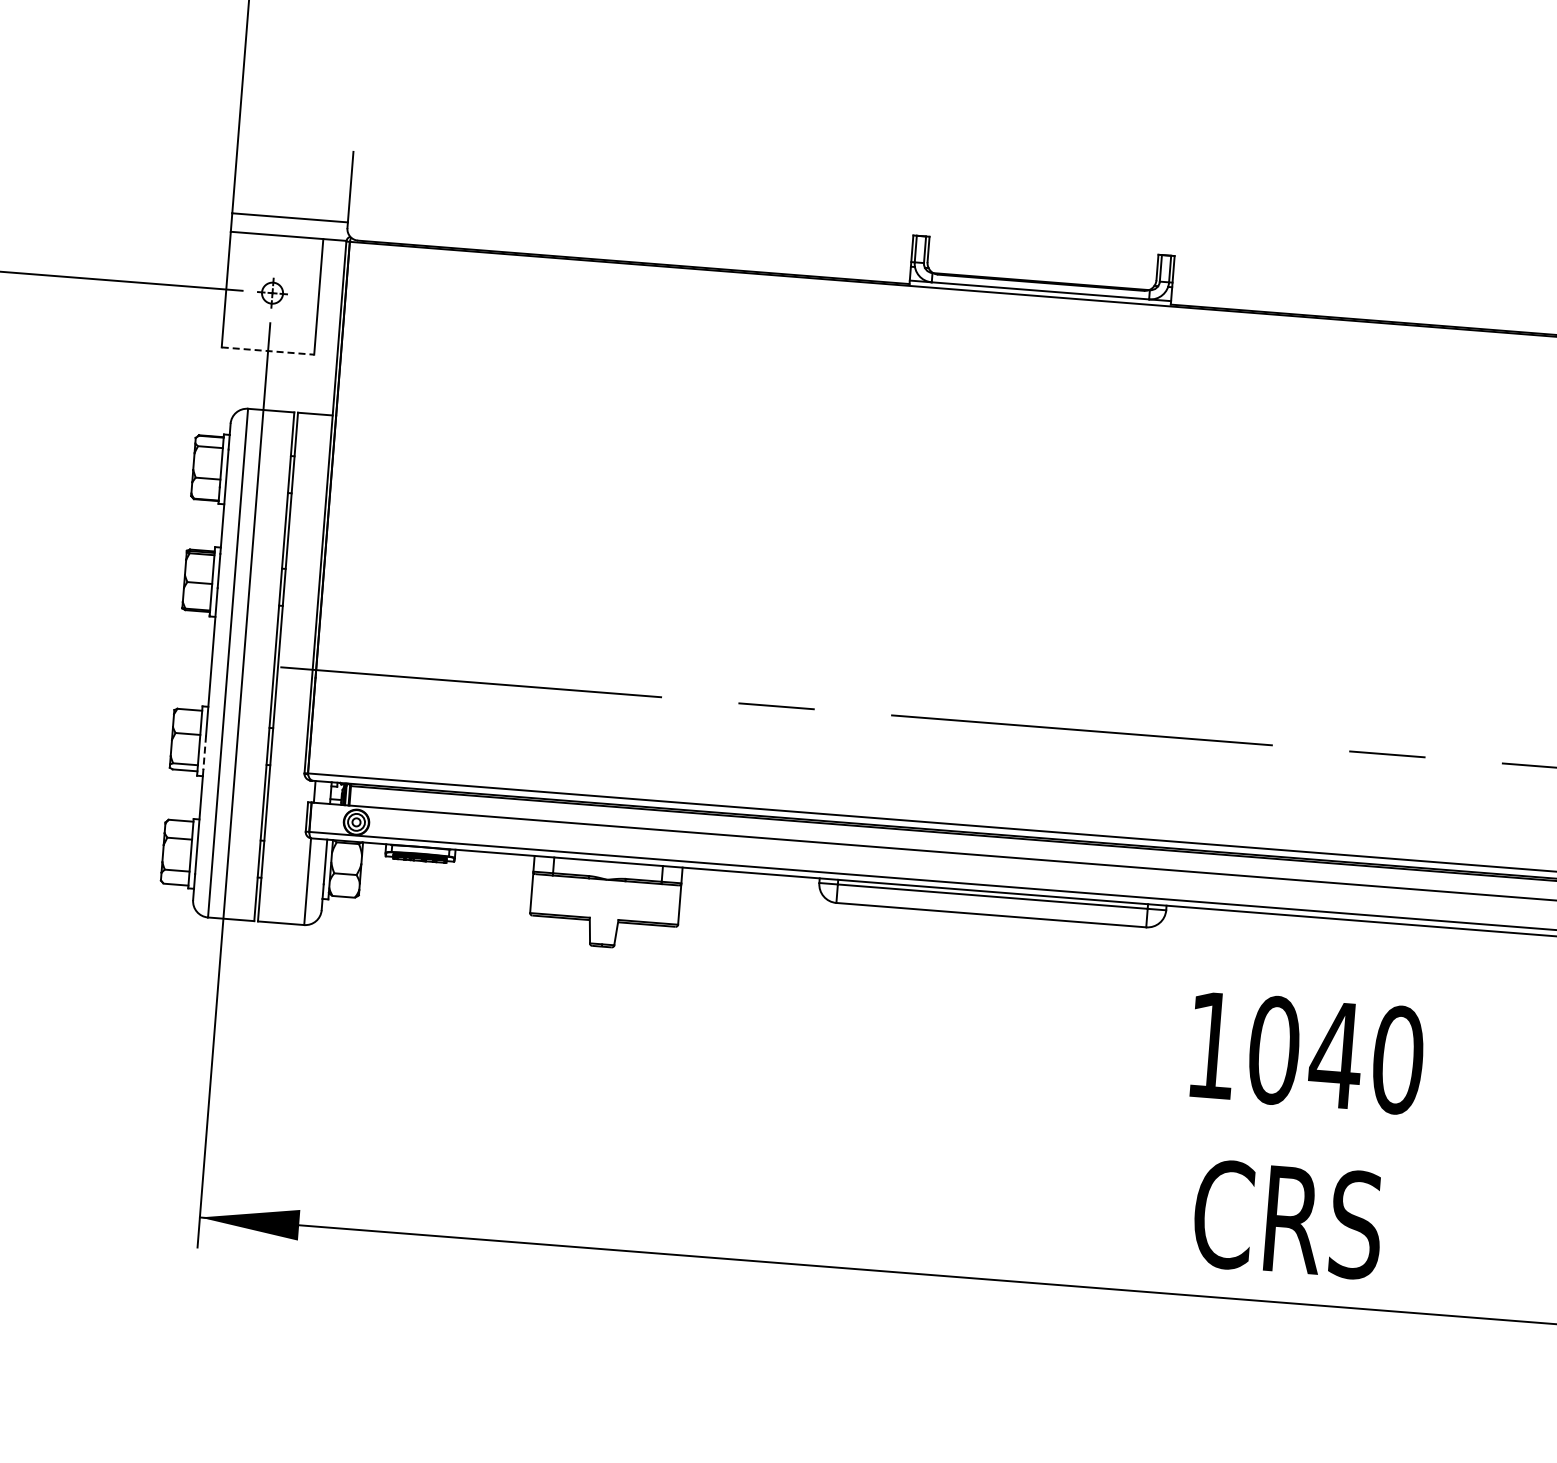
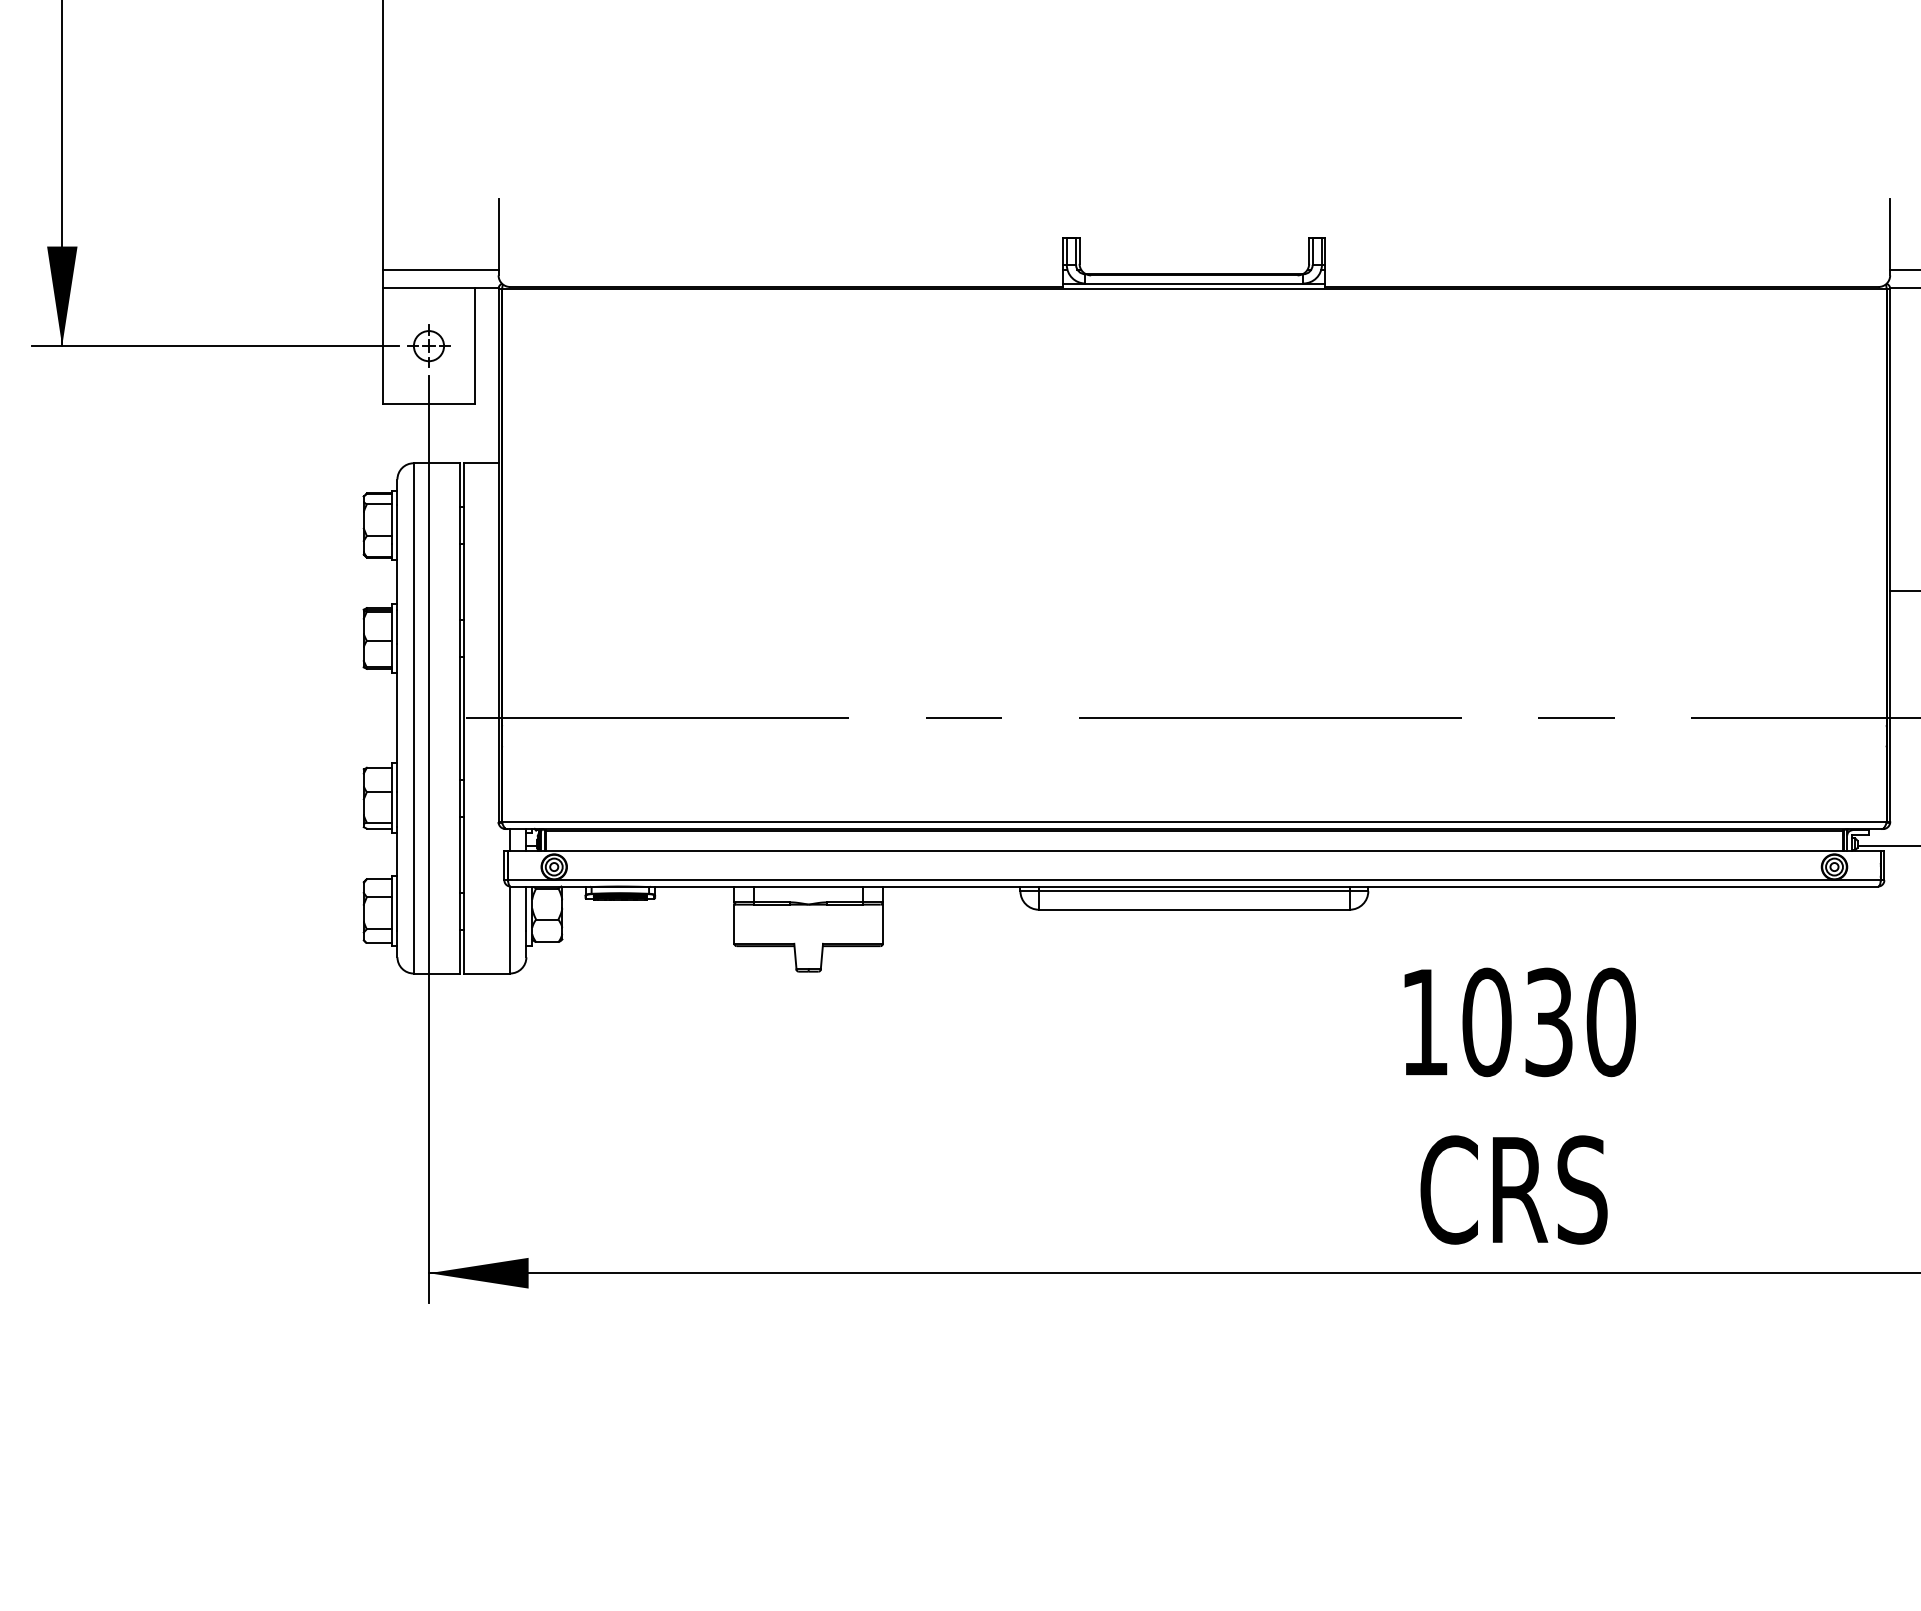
part: (272, 292) -> (428, 345), size x1.43
line: (268, 351) -> (429, 404), dashed -> solid
line: (204, 753) -> (397, 810), dashed -> solid
text: (1335, 1055) -> (1548, 1022), 1040 -> 1030

